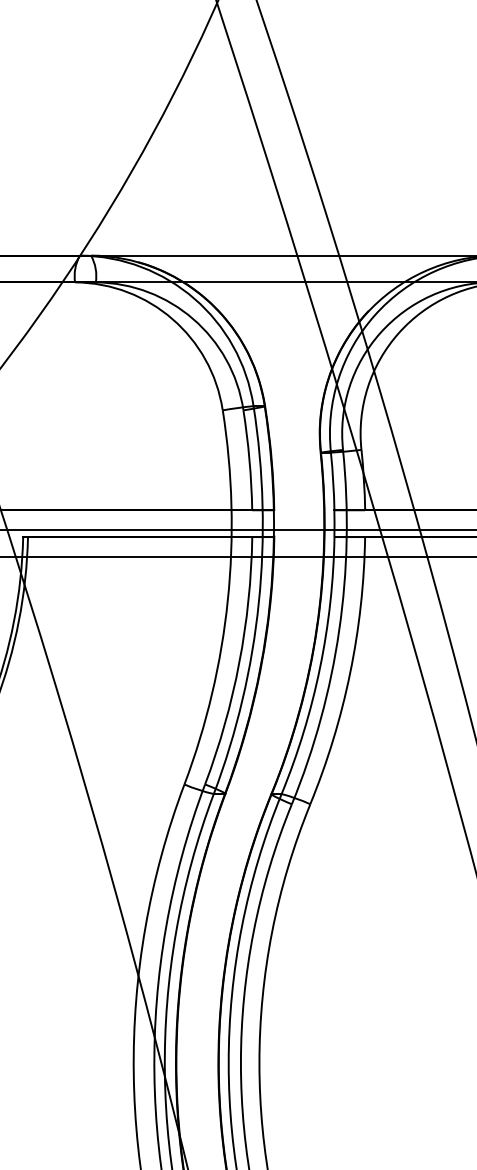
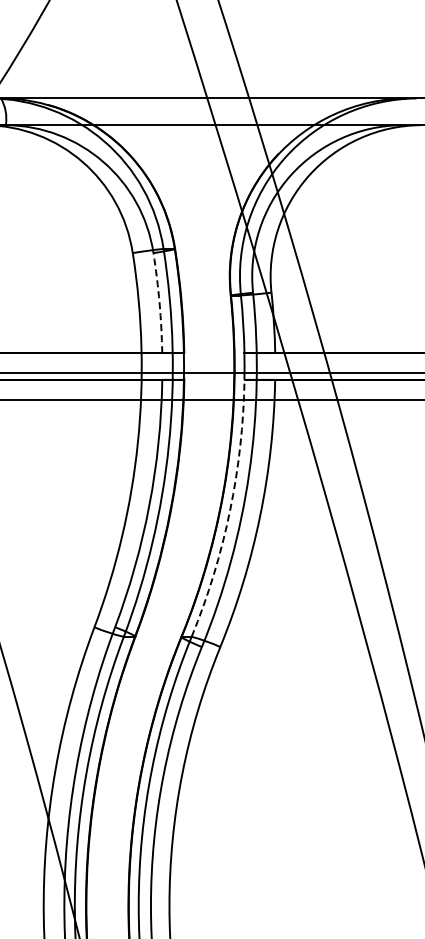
arc: (249, 460) -> (159, 303), solid -> dashed
arc: (320, 668) -> (230, 511), solid -> dashed

